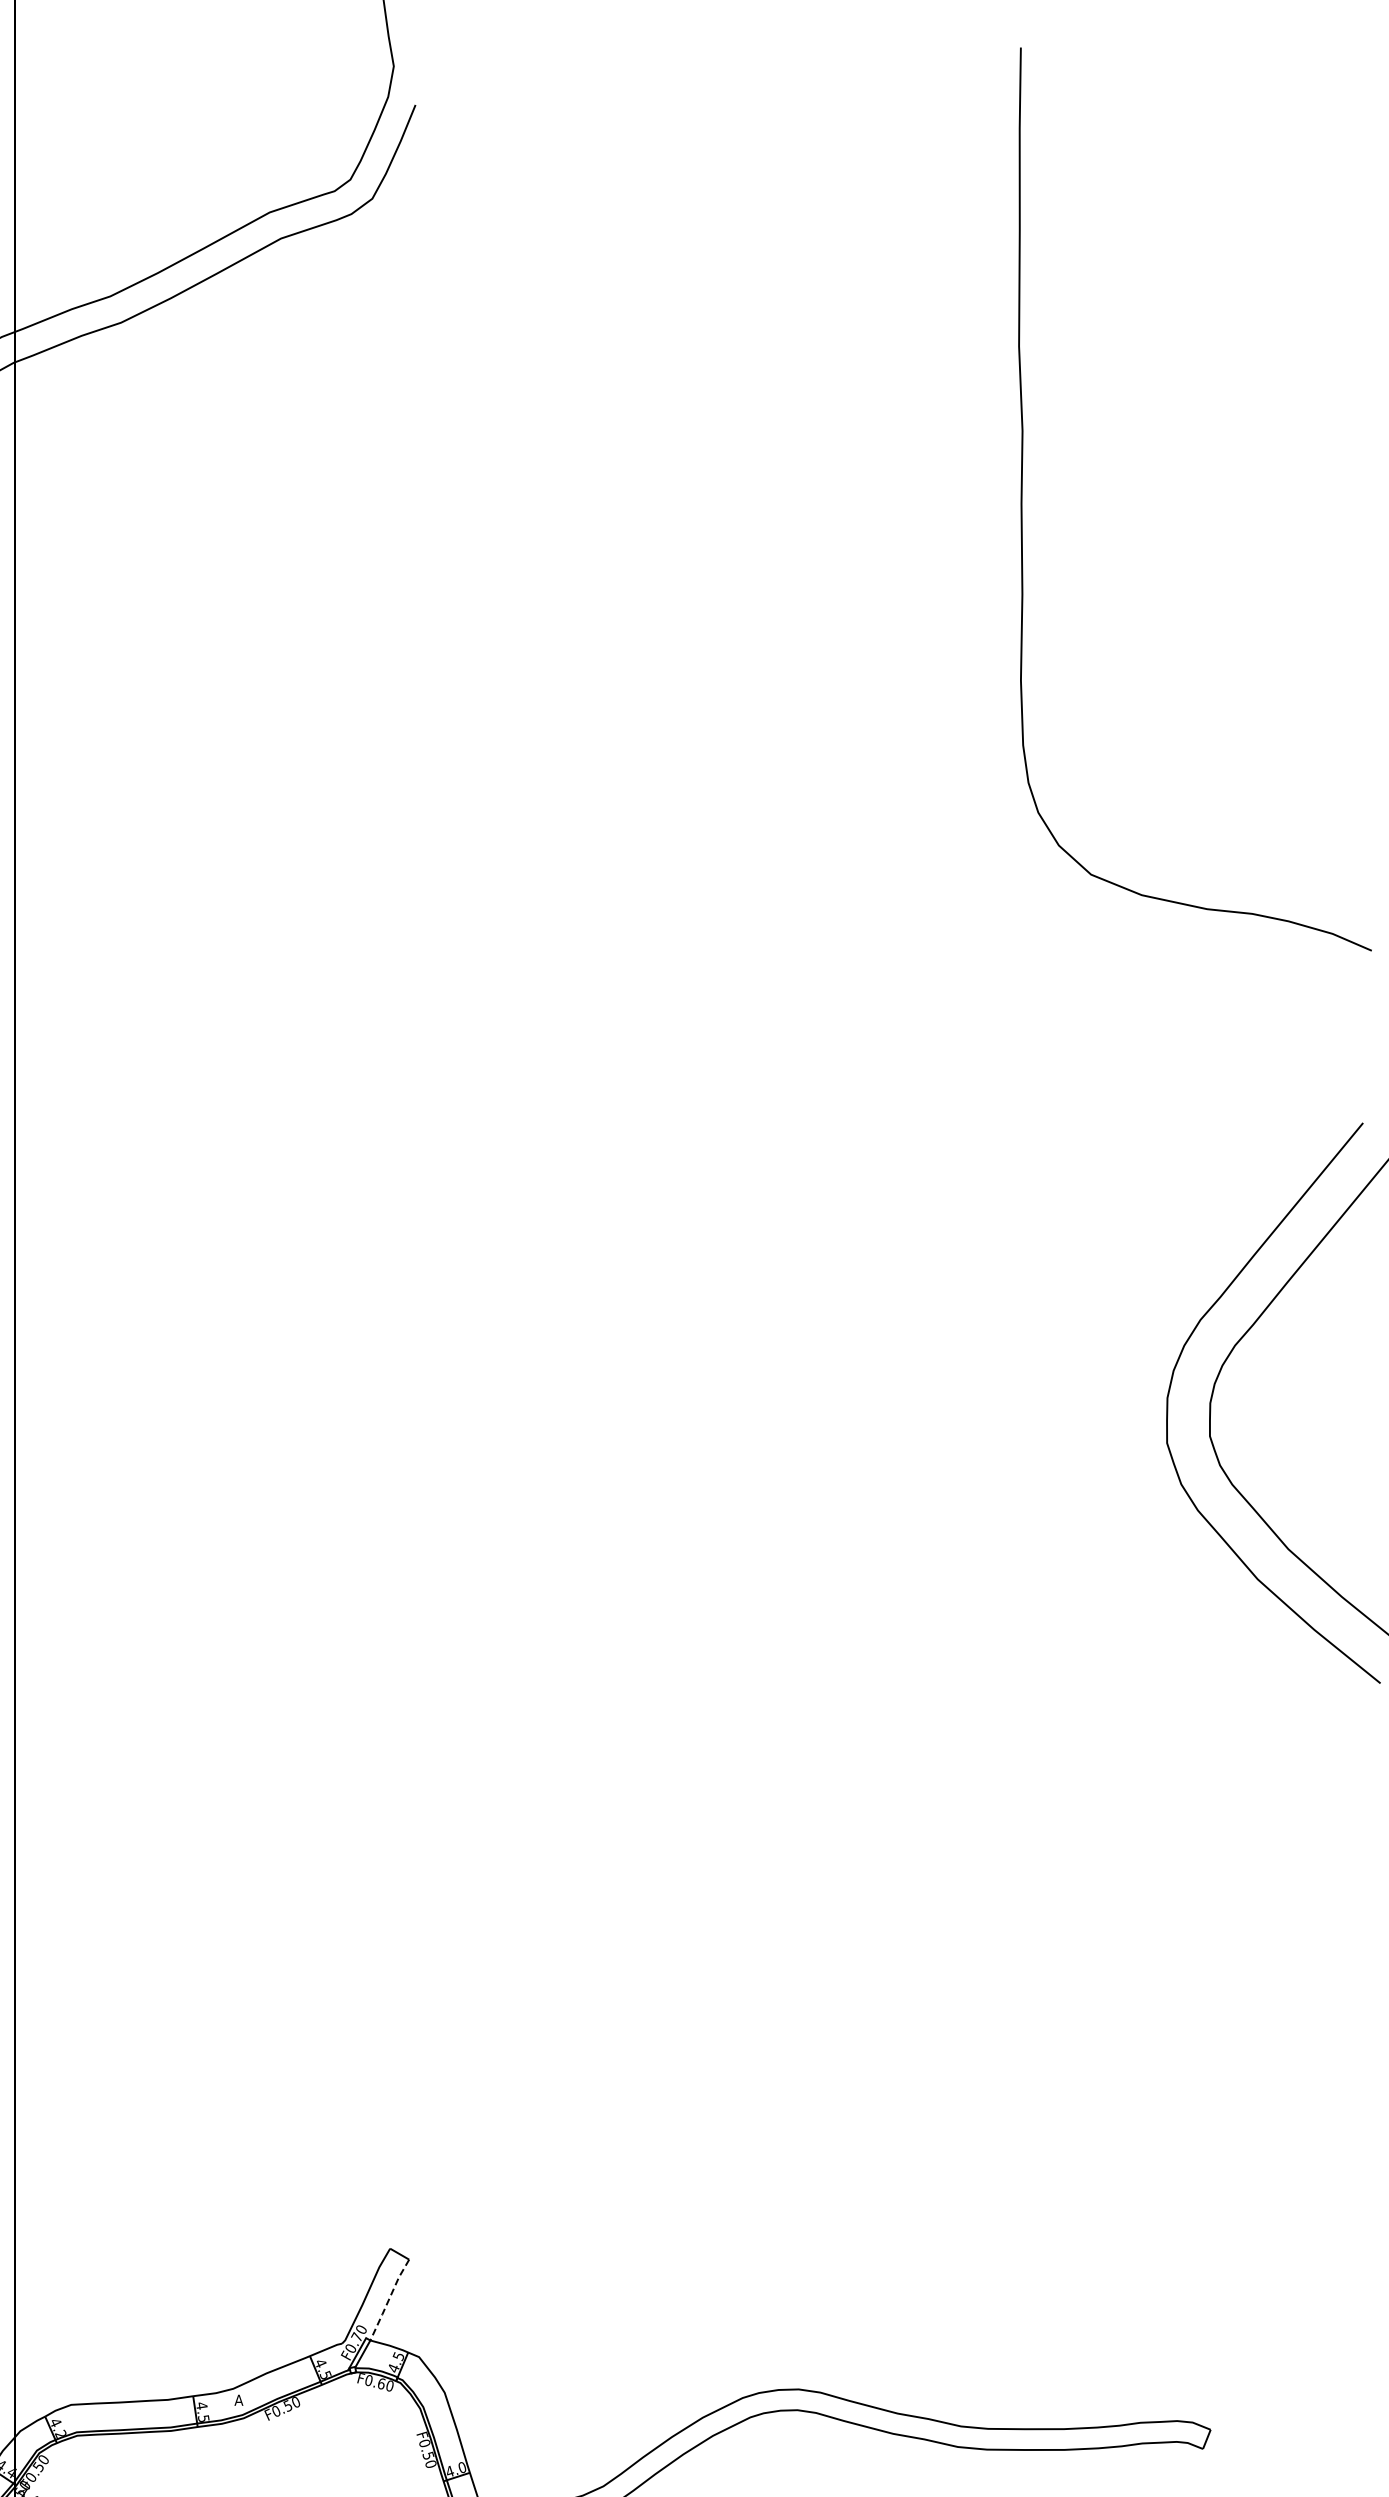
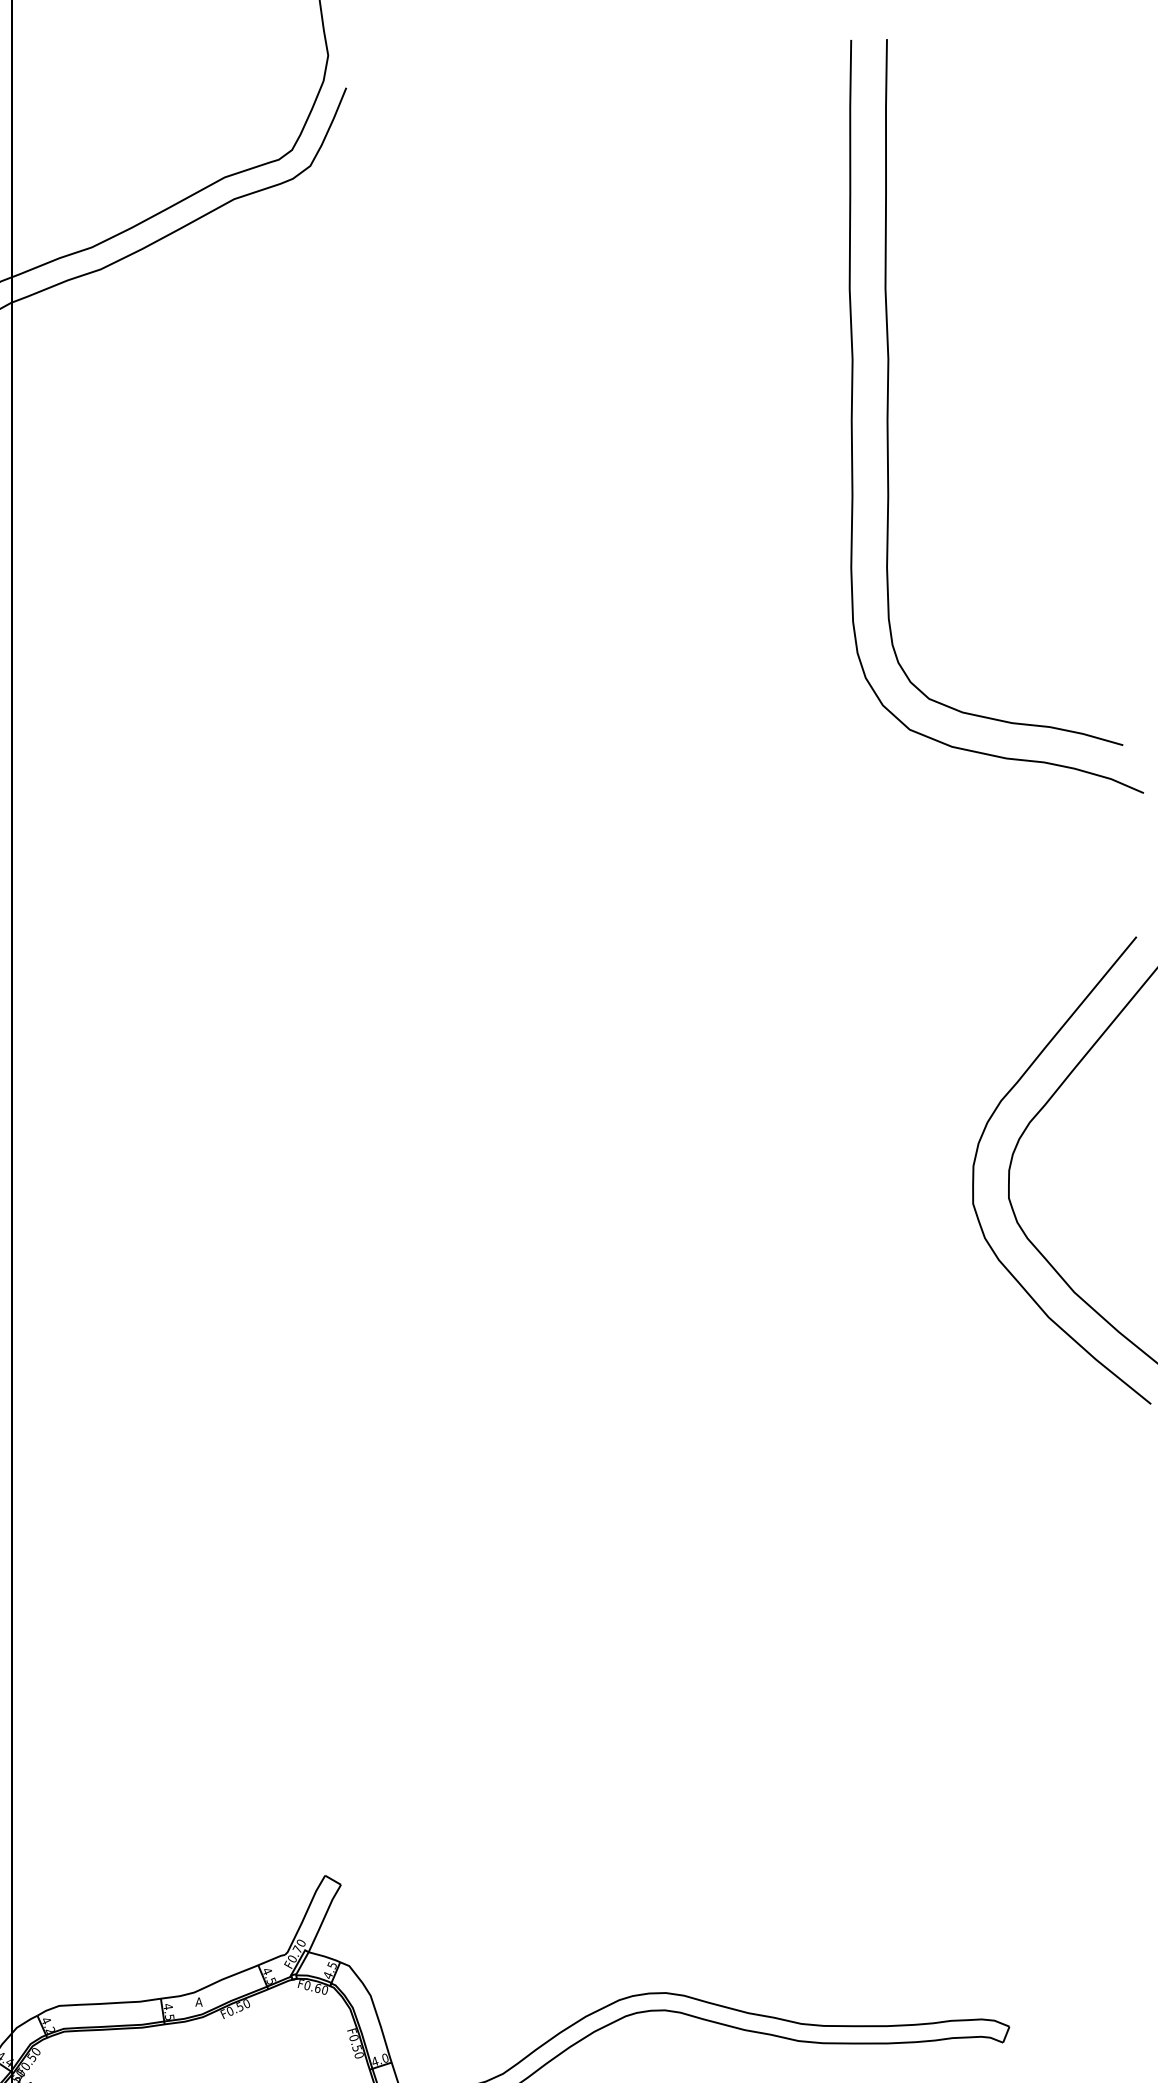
curve: (1065, 470) -> (888, 392), added
line: (388, 2299) -> (323, 1918), dashed -> solid

